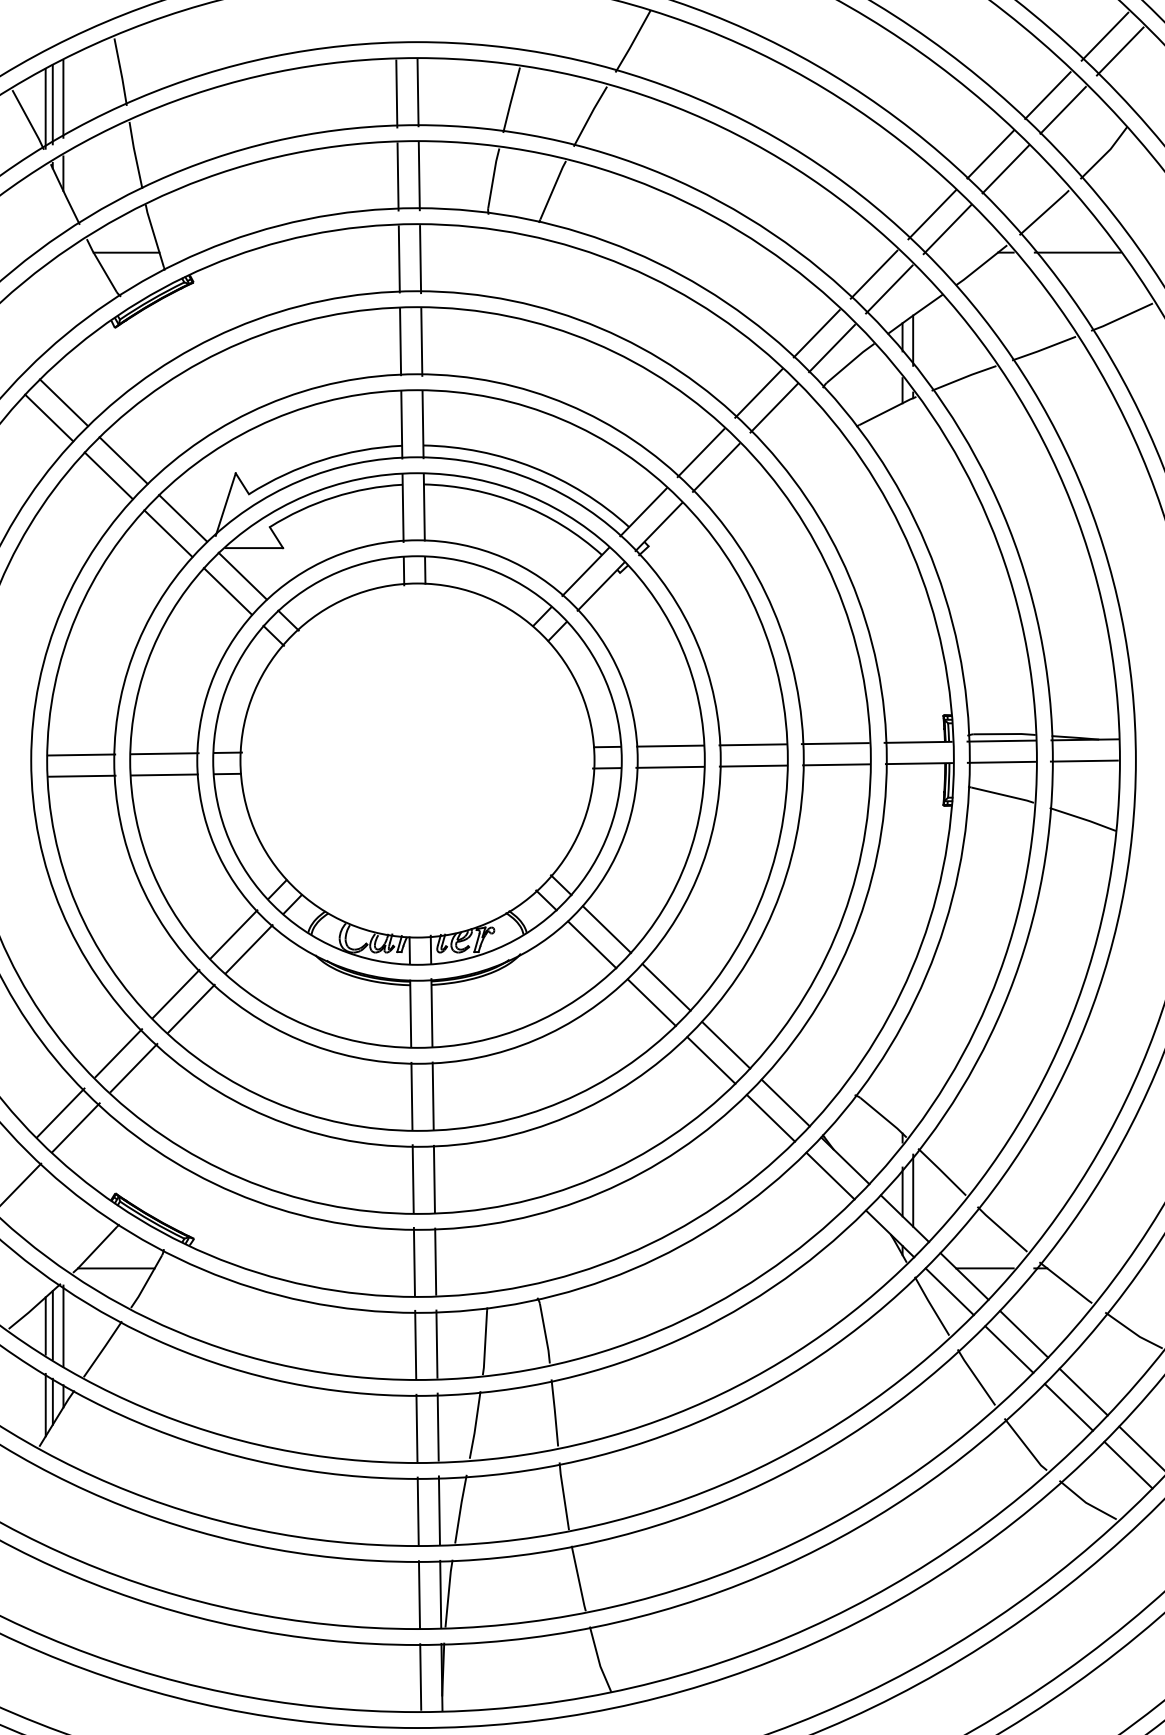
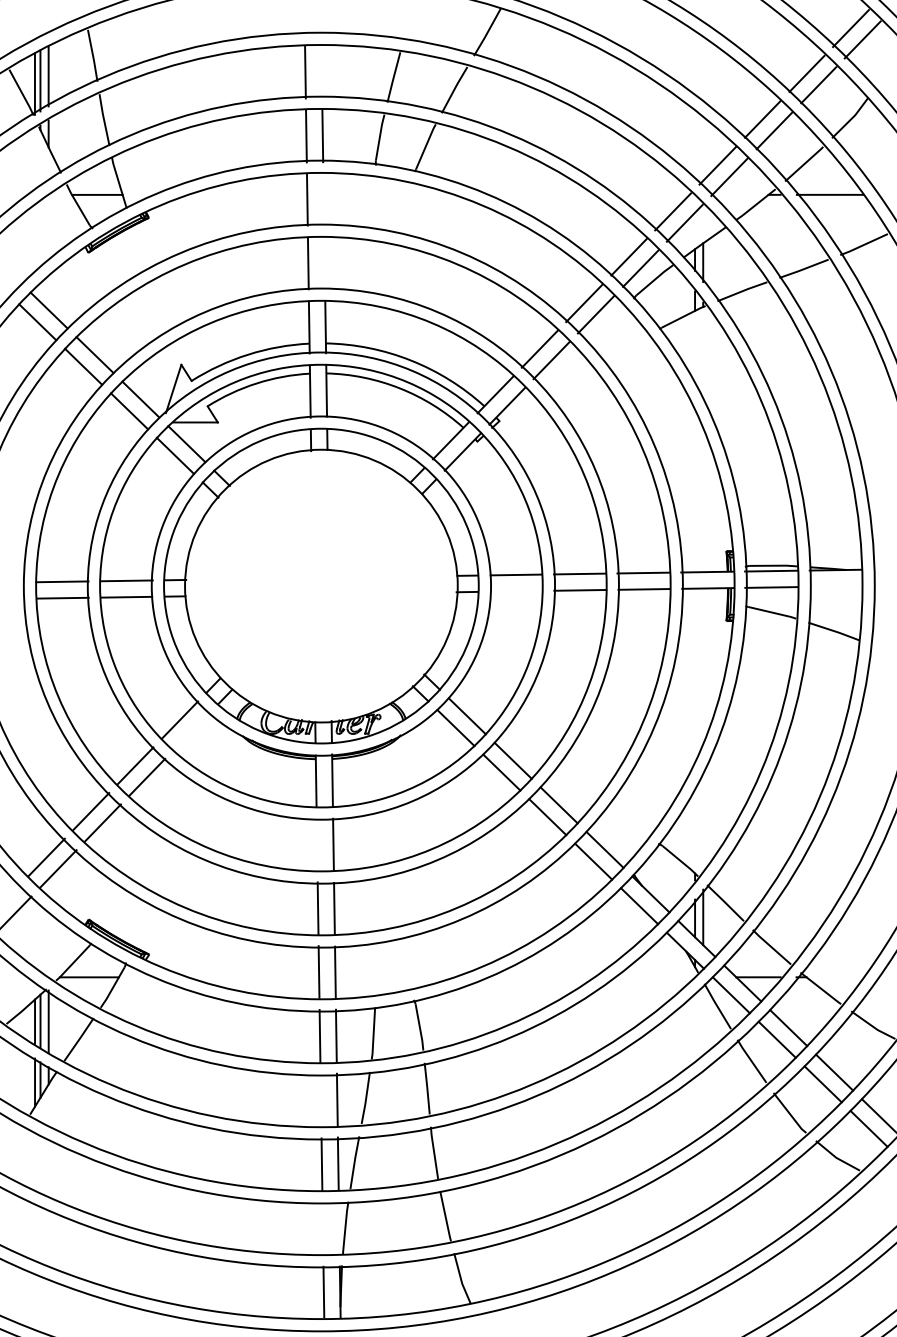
line: (417, 92) -> (321, 71), removed
line: (420, 259) -> (323, 200), removed
line: (421, 342) -> (324, 264), removed
line: (1083, 760) -> (834, 586), removed
line: (669, 766) -> (515, 590), removed
line: (248, 949) -> (191, 731), removed
line: (411, 1095) -> (316, 844), removed
line: (416, 1427) -> (320, 1099), removed
line: (440, 1593) -> (339, 1227), removed
line: (418, 1594) -> (322, 1228), removed

